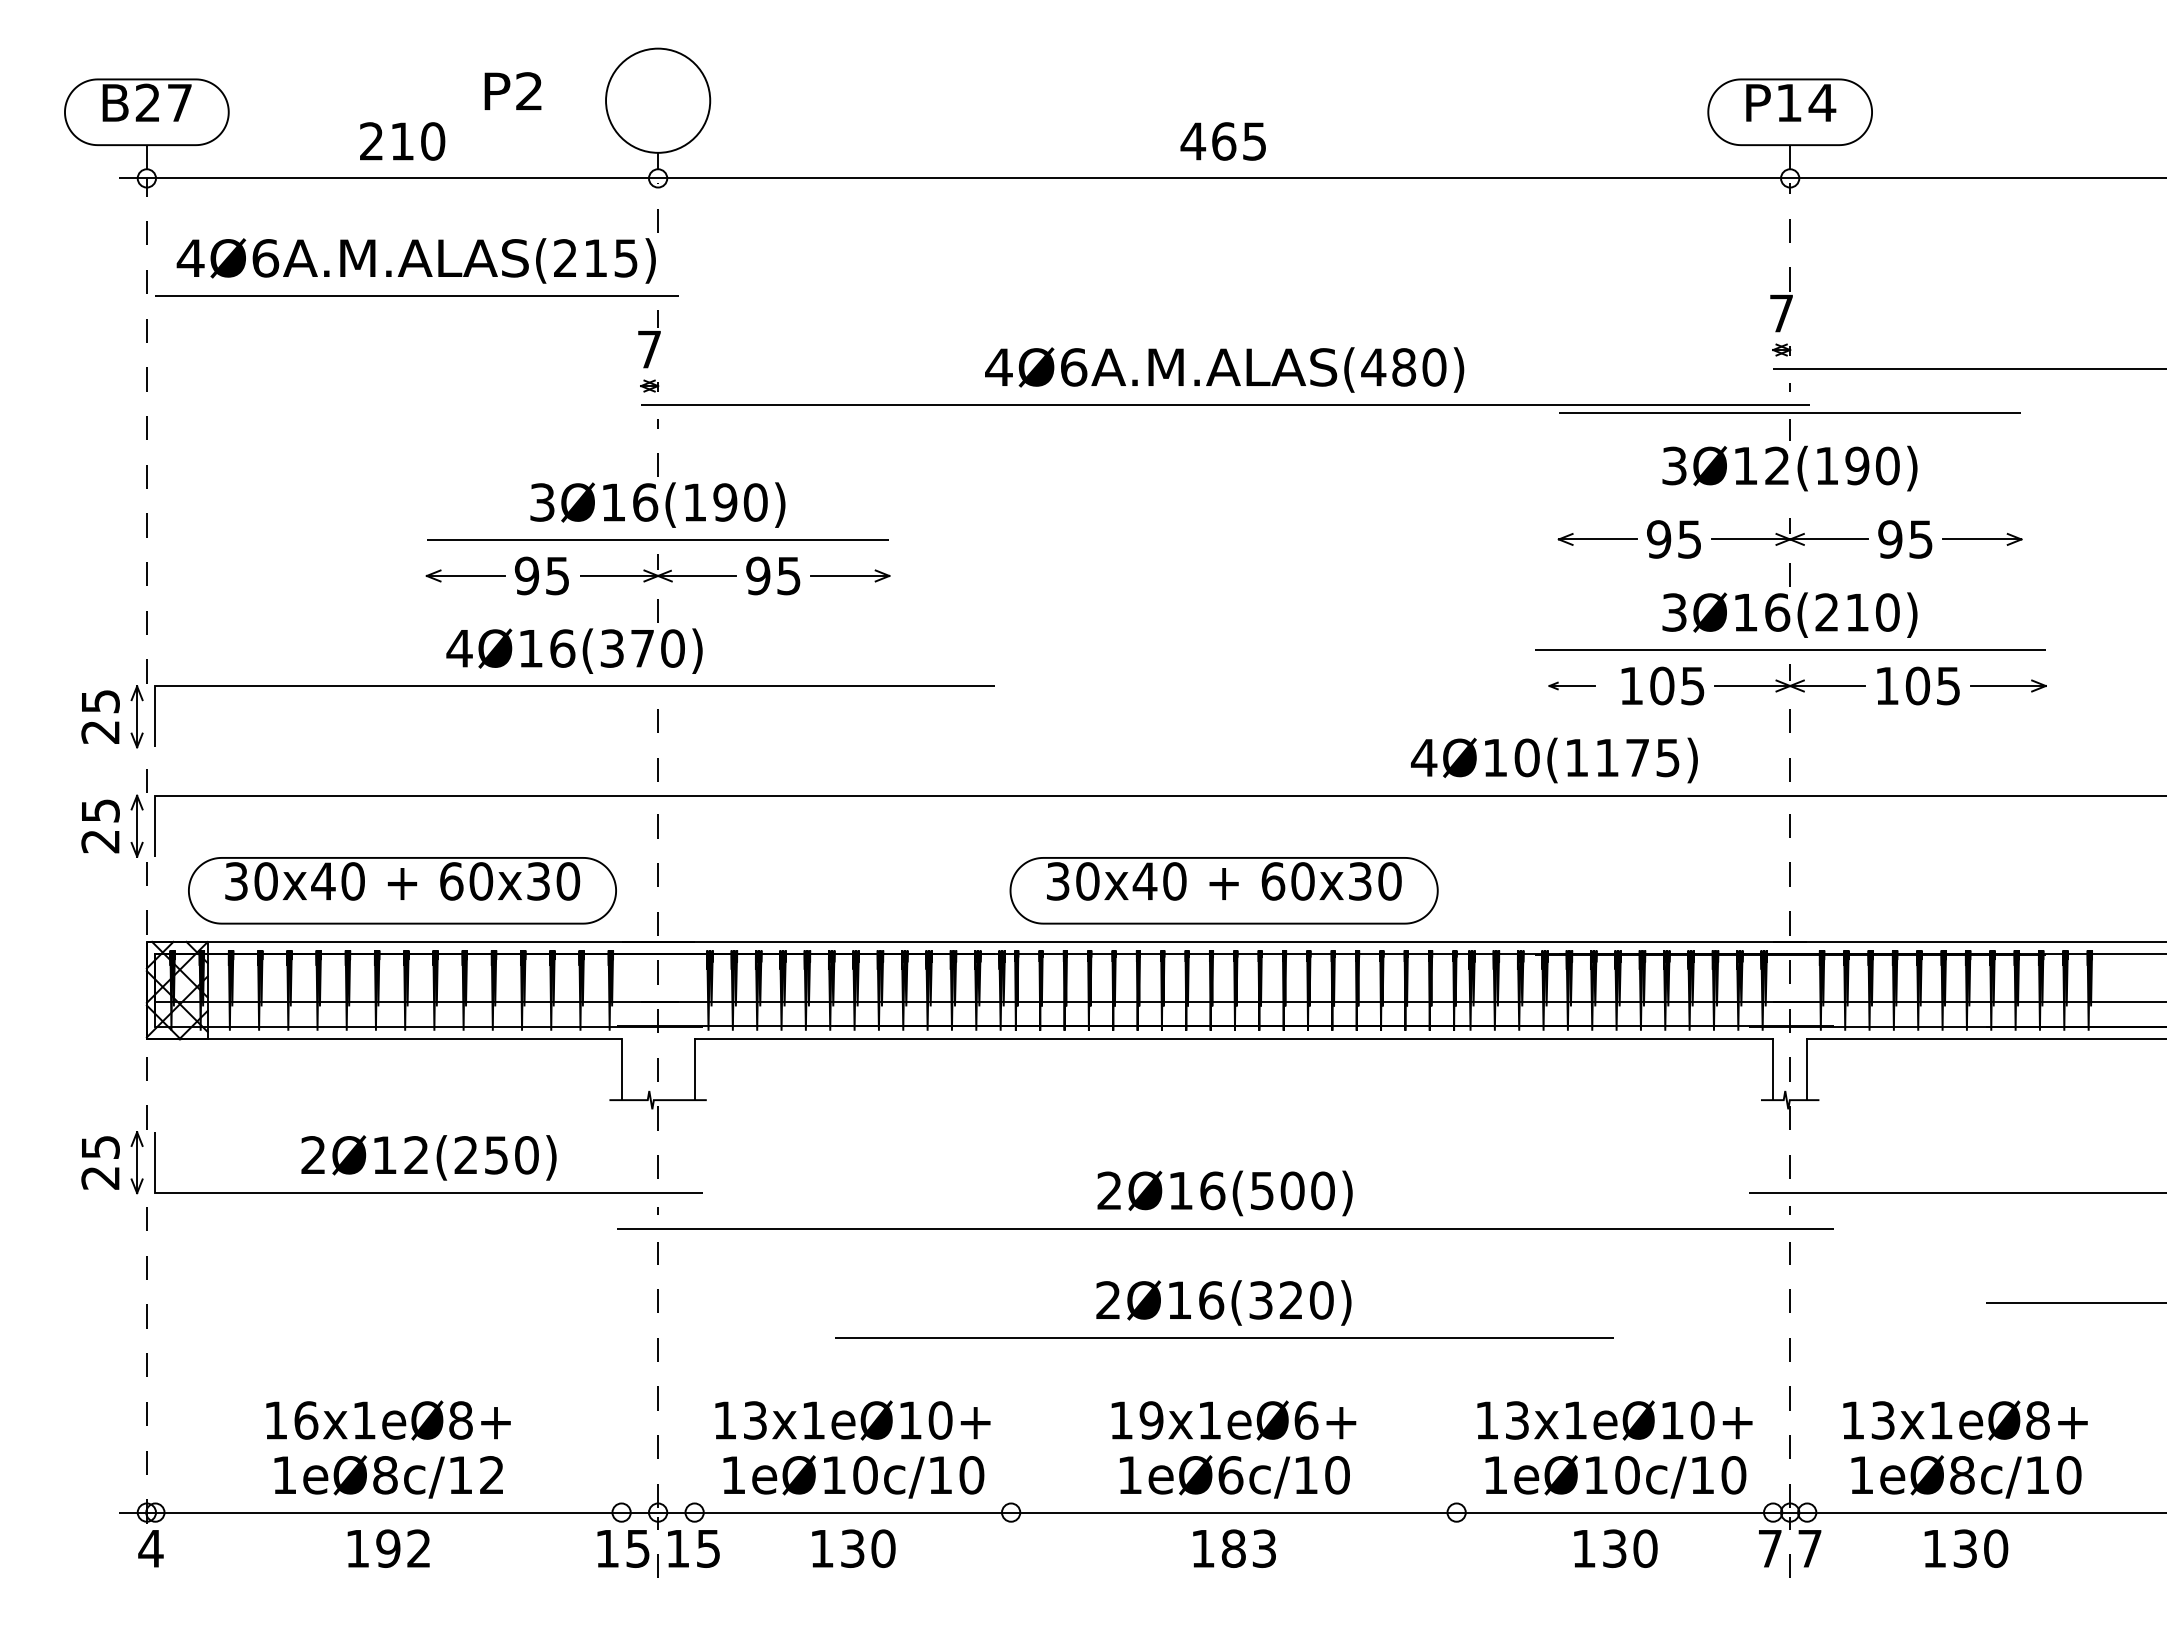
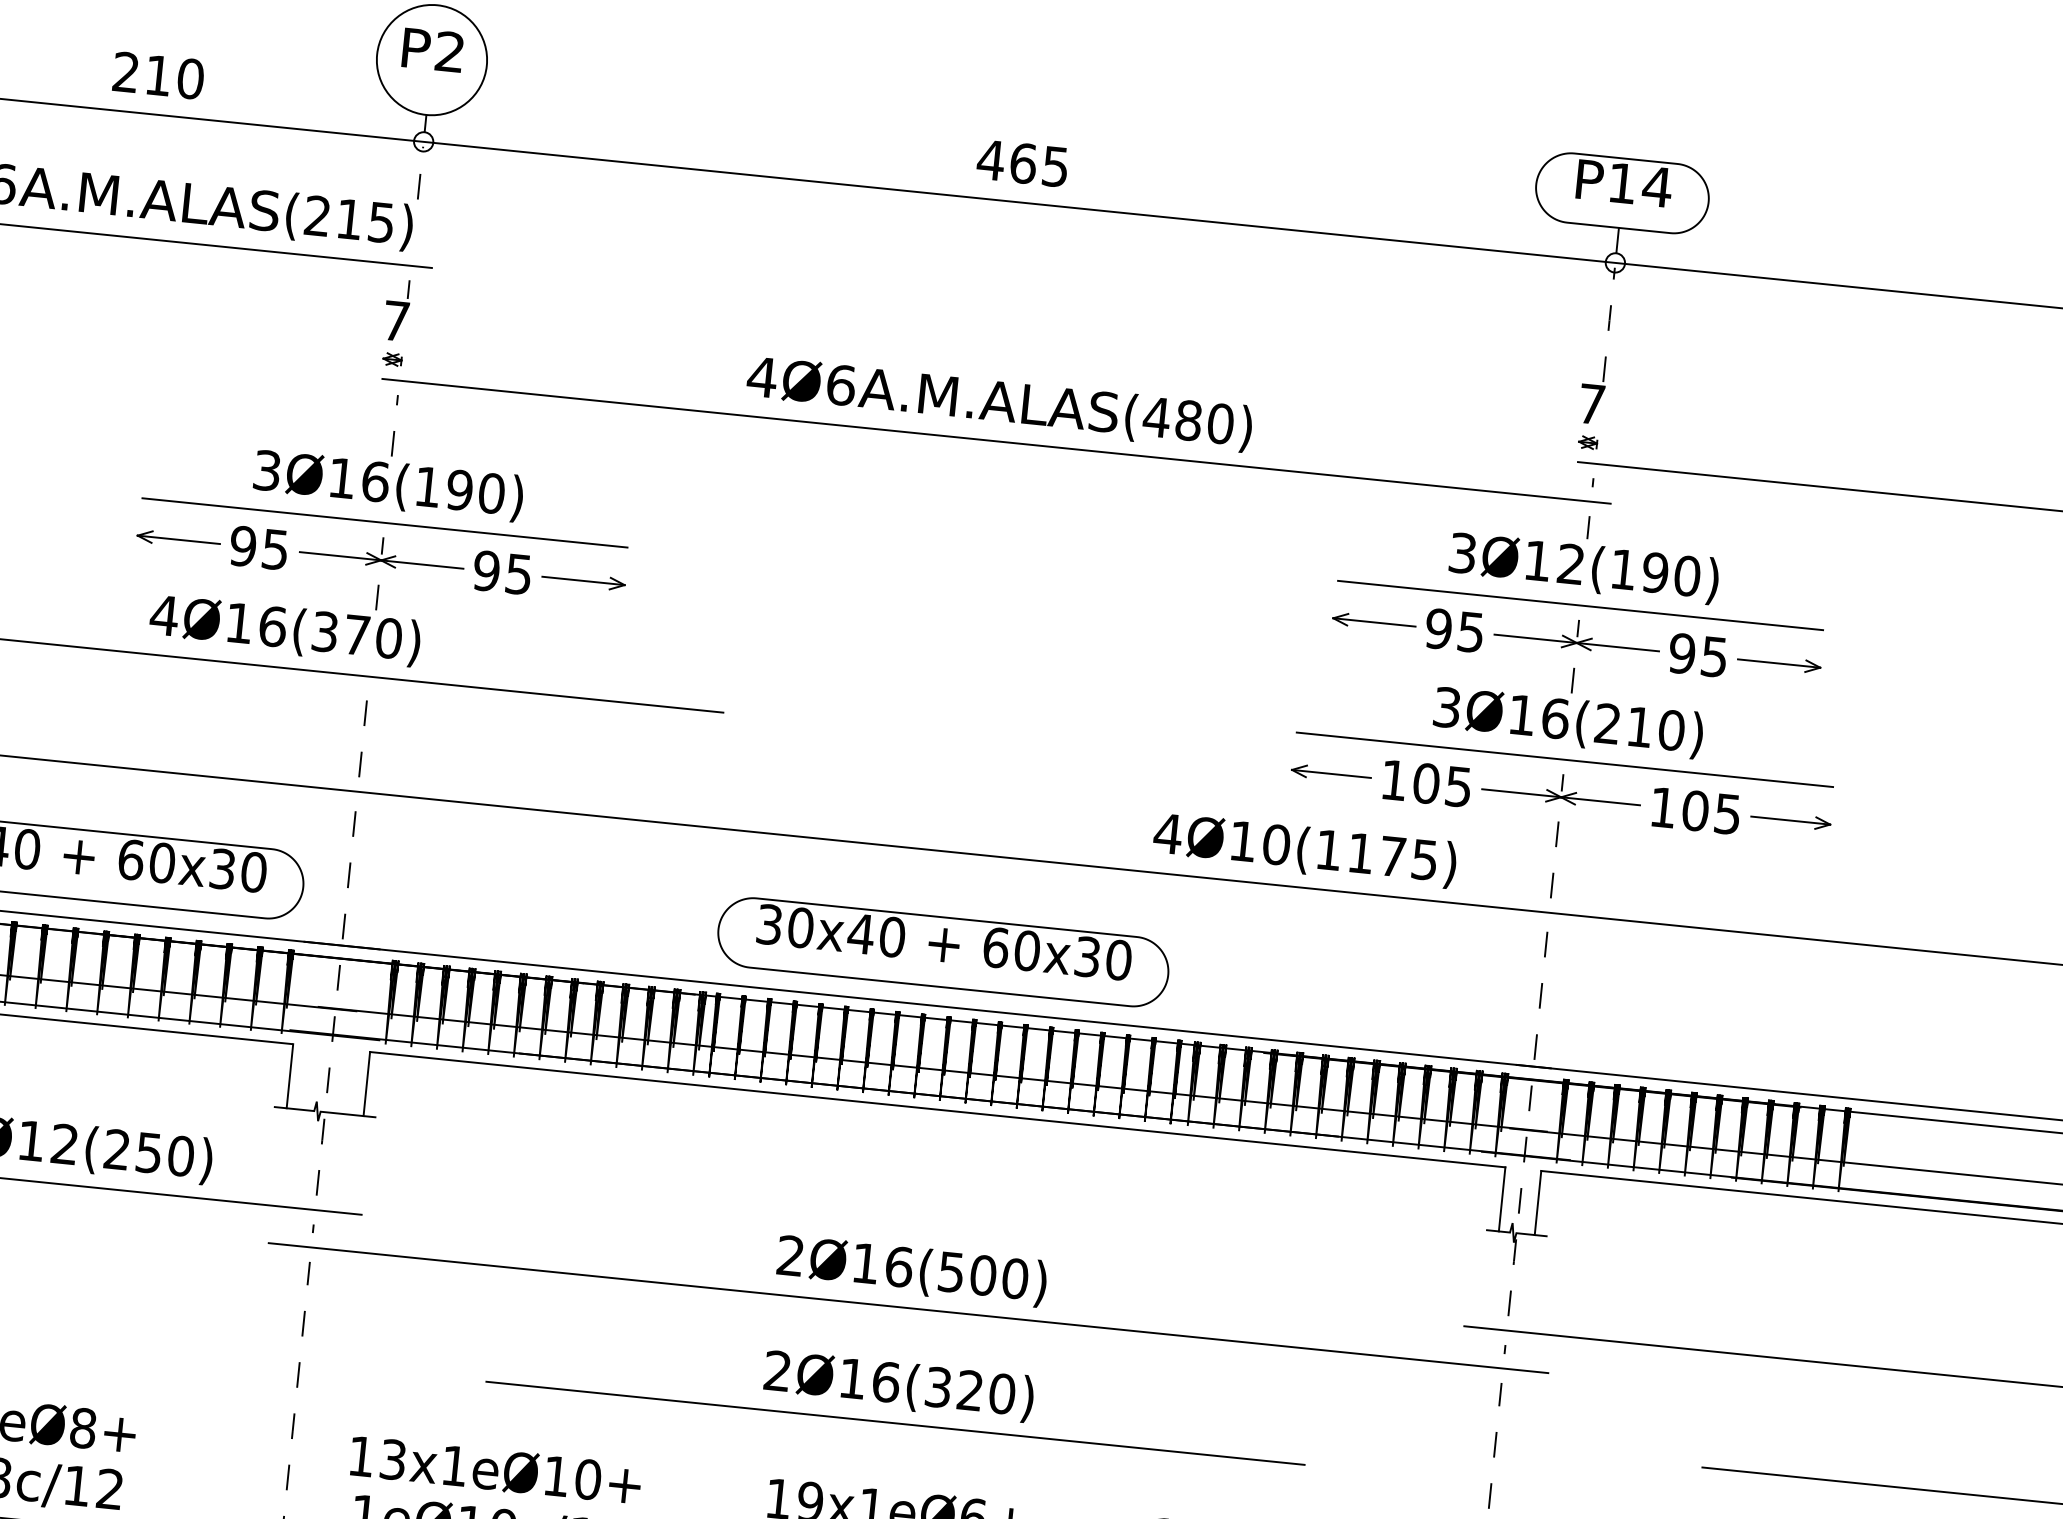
text: (512, 90) -> (432, 49), moved
line: (1789, 412) -> (1579, 605), moved
part: (1571, 685) -> (1330, 773), size x1.67

